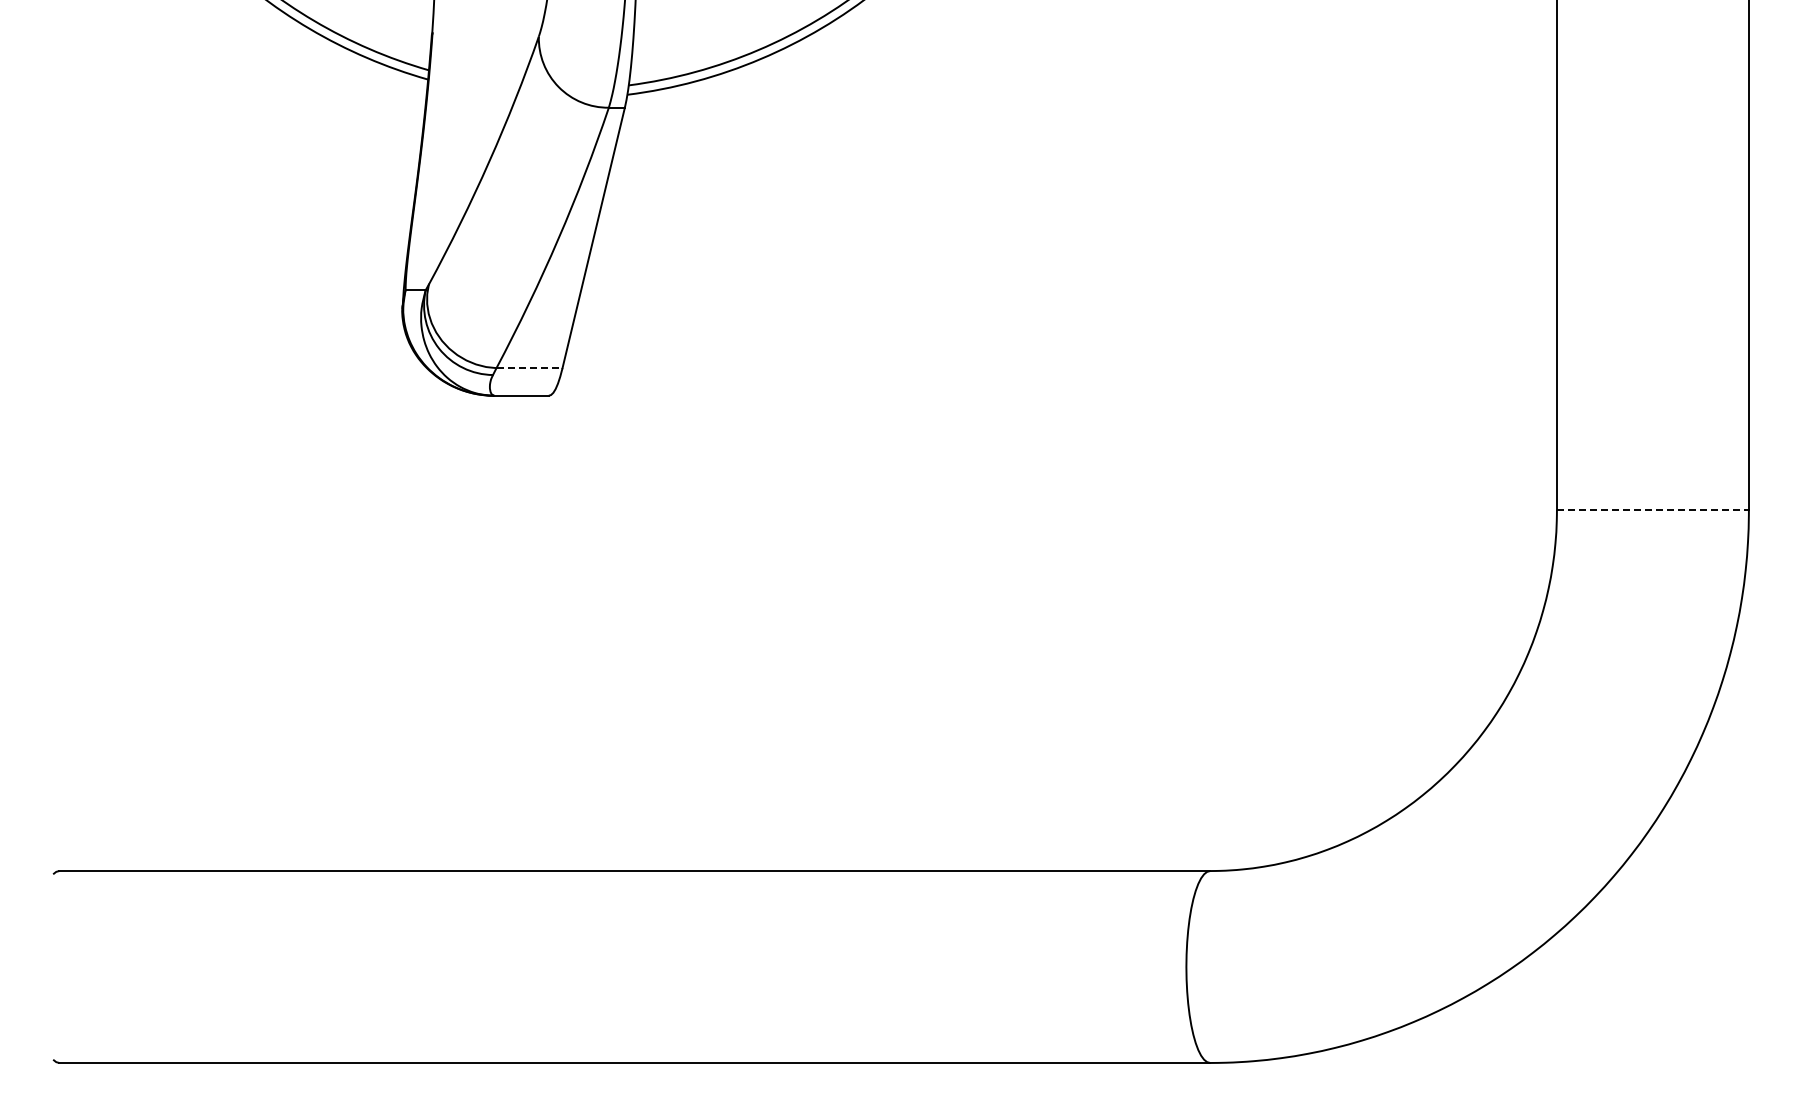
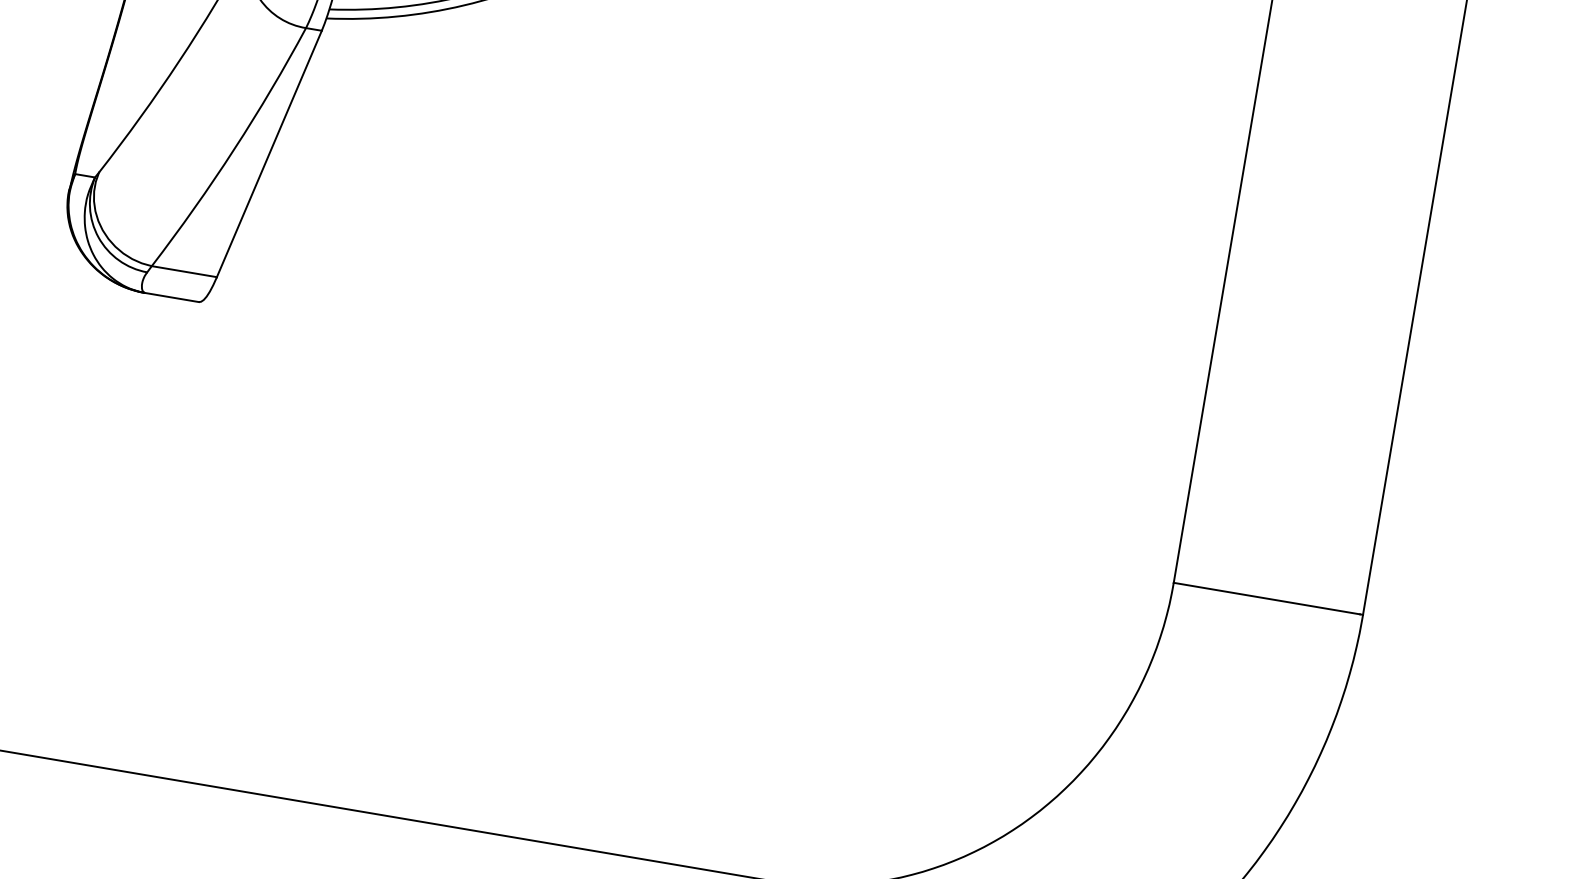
line: (530, 368) -> (185, 272), dashed -> solid
line: (1651, 509) -> (1267, 598), dashed -> solid

